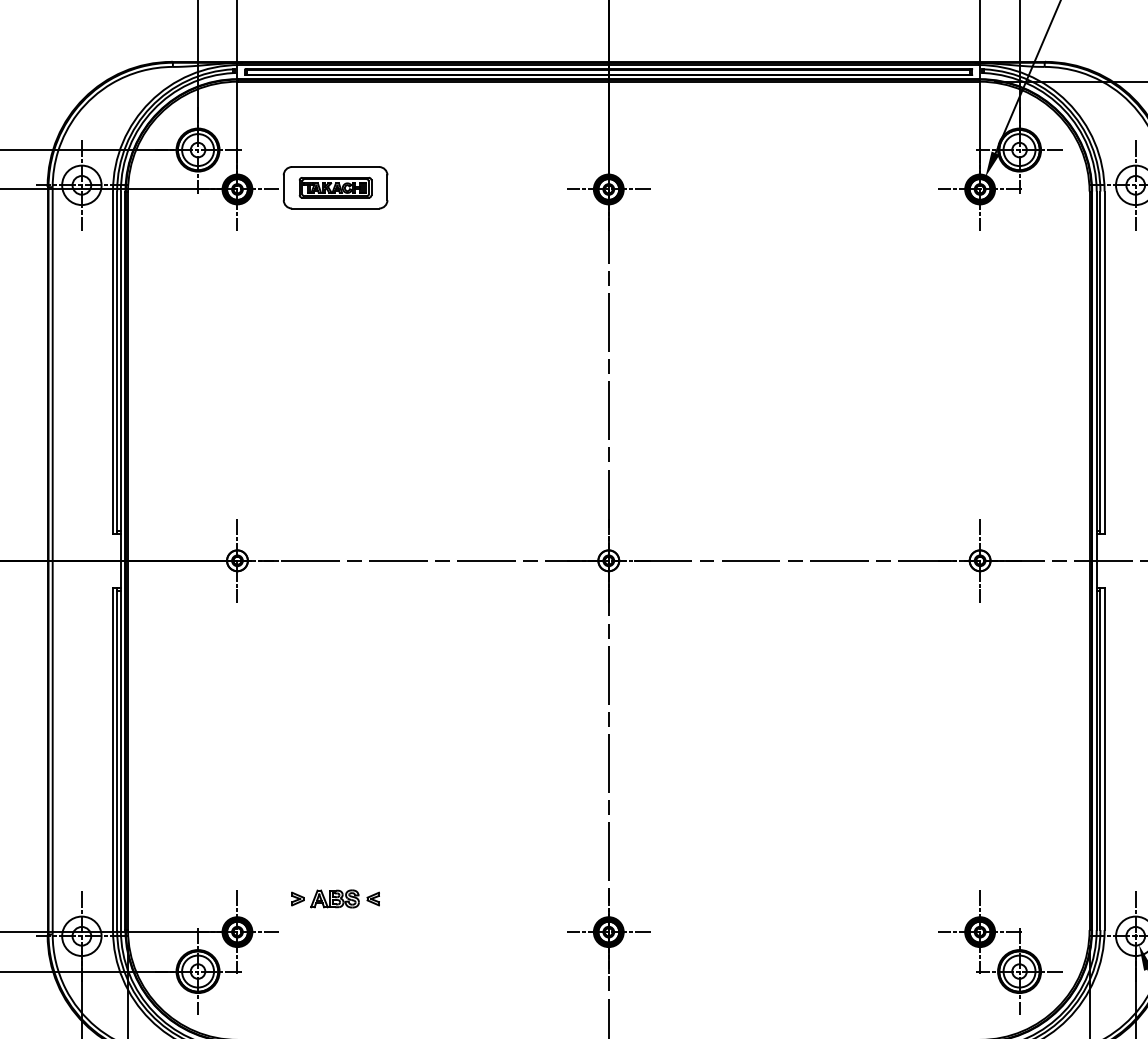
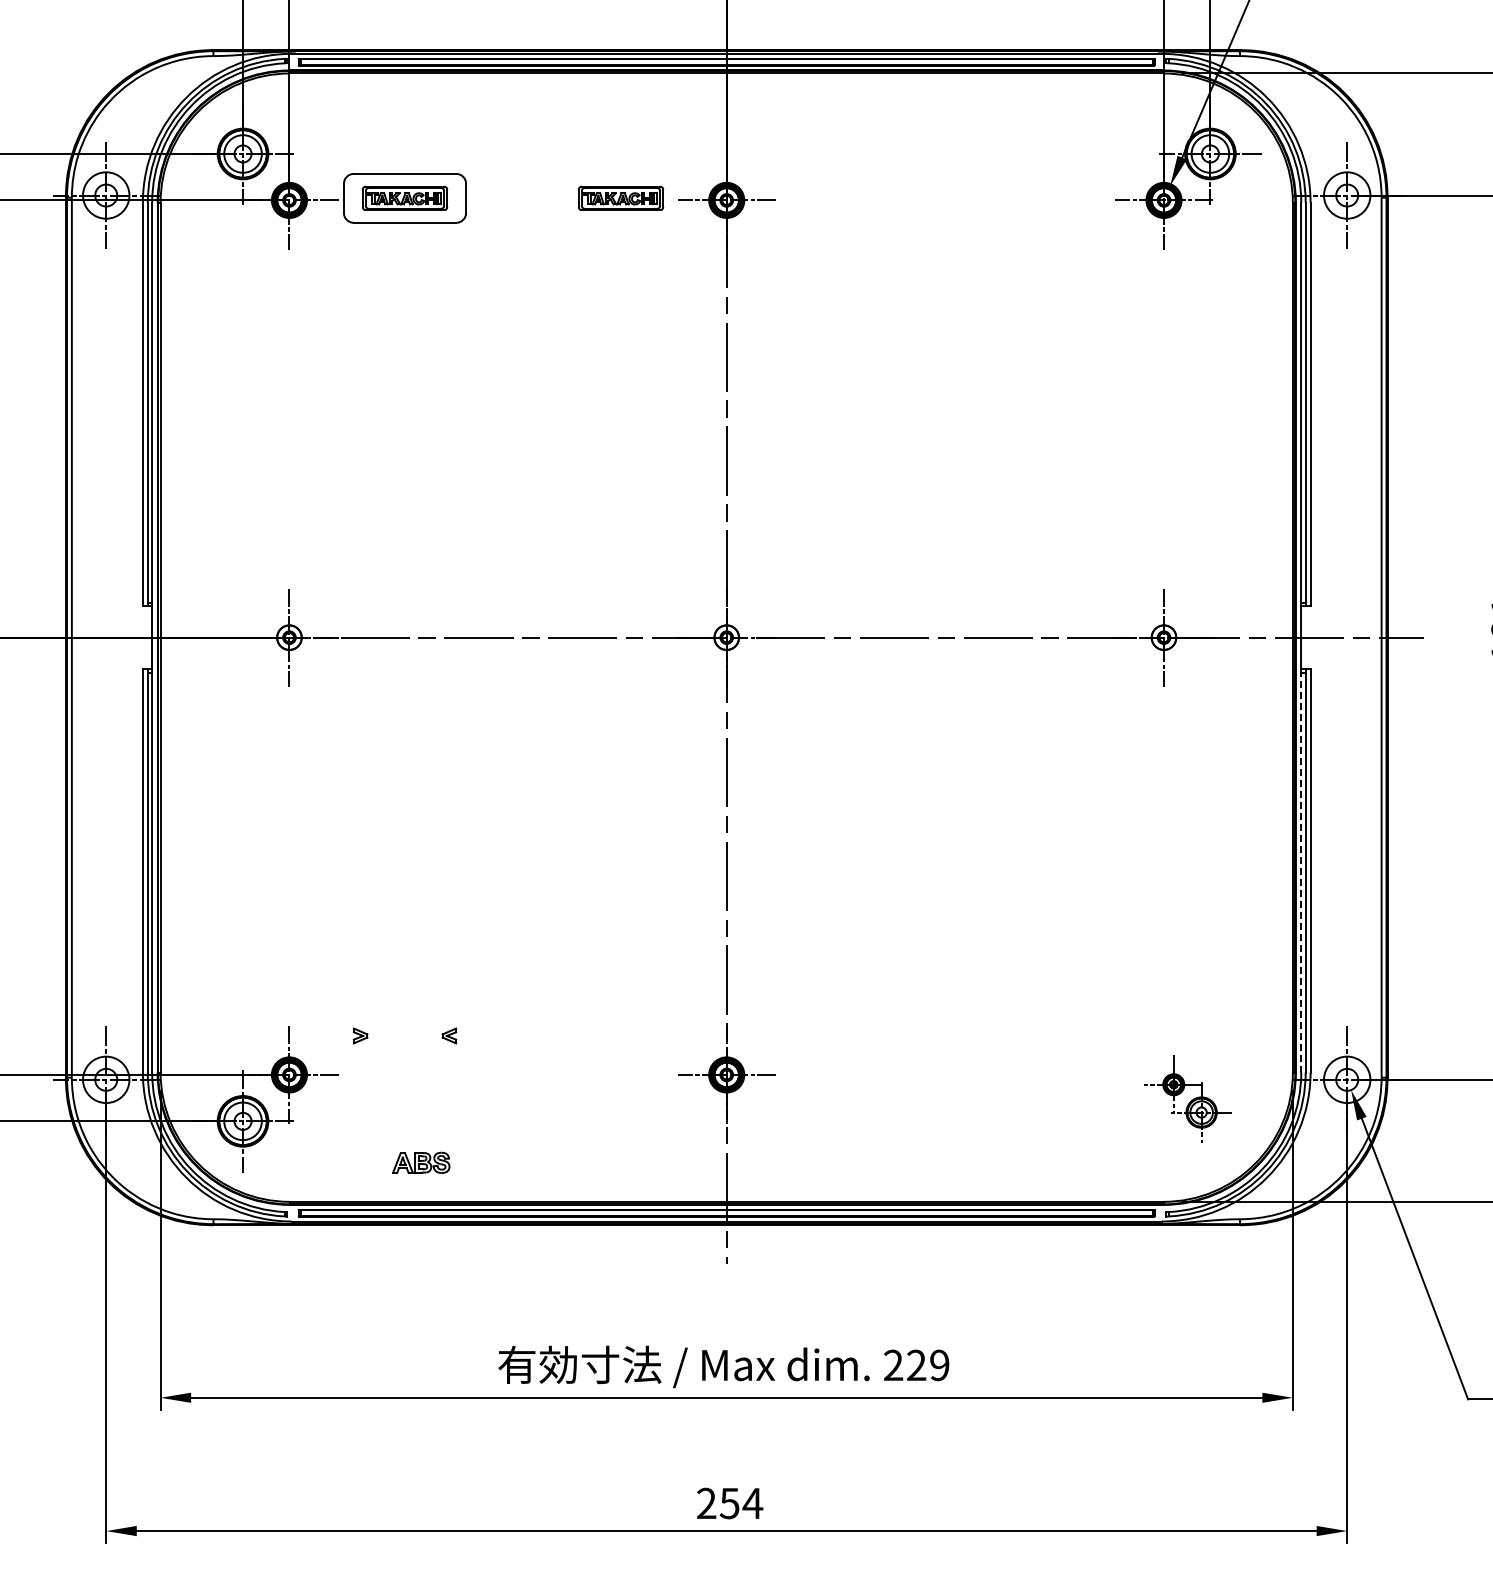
part: (518, 187) -> (620, 197), added
line: (1096, 760) -> (1301, 872), solid -> dashed
part: (335, 898) -> (421, 1162), moved
part: (1000, 952) -> (1188, 1099), size x0.6

